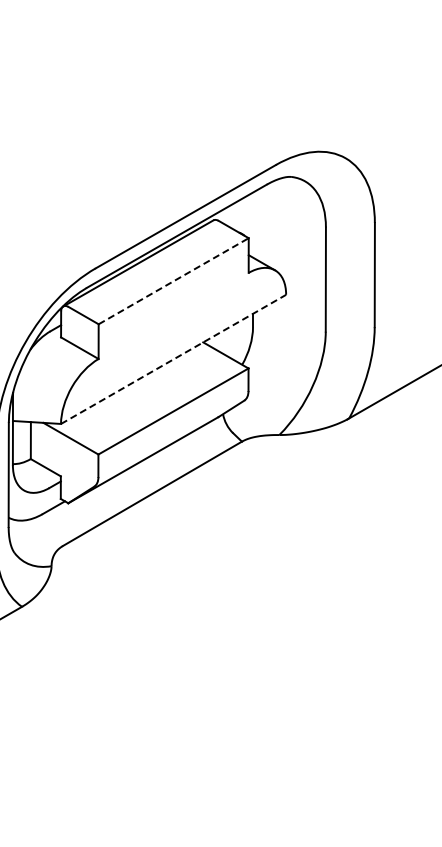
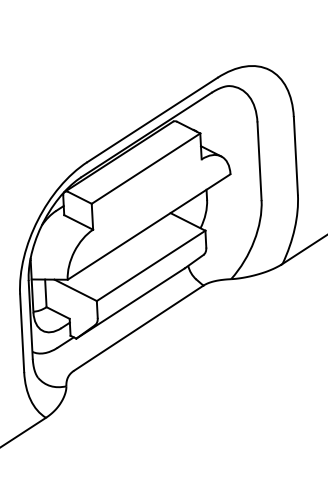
line: (173, 281) -> (145, 168), dashed -> solid
line: (173, 359) -> (149, 227), dashed -> solid

